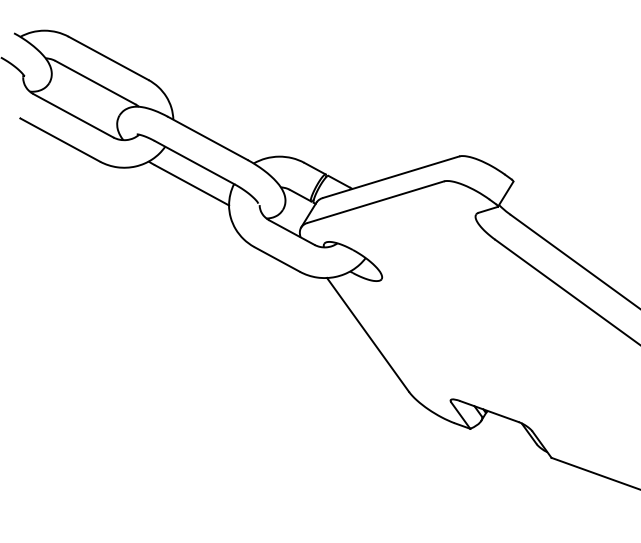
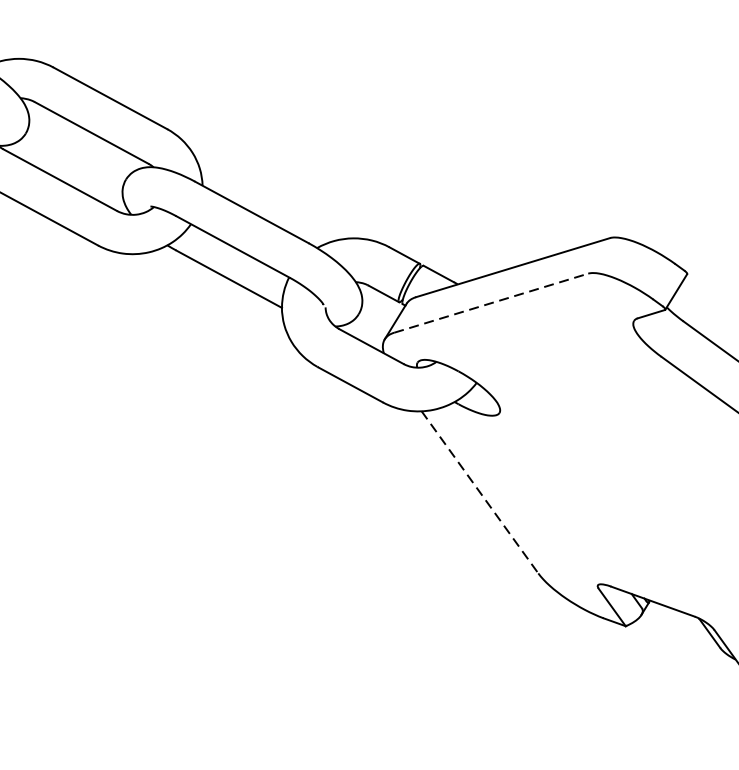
line: (376, 202) -> (492, 303), solid -> dashed
line: (368, 335) -> (480, 493), solid -> dashed

